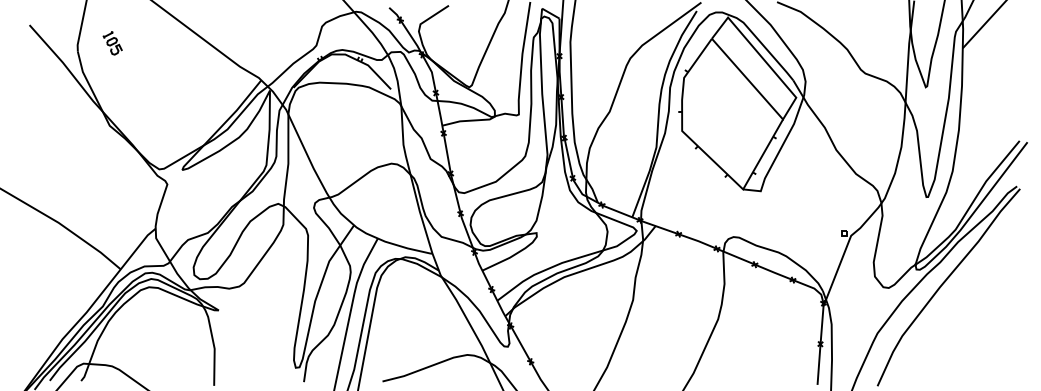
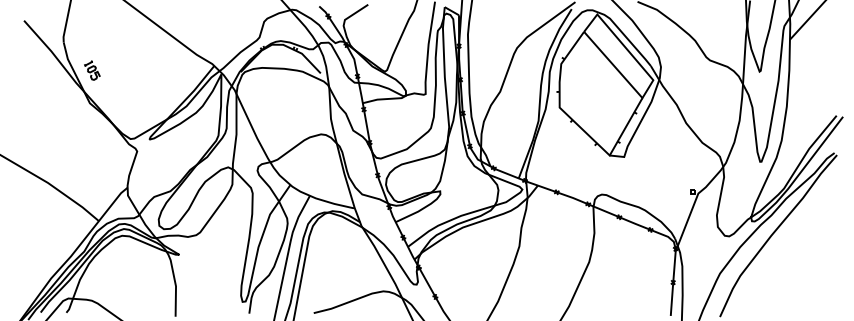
part: (112, 43) -> (92, 70), moved

